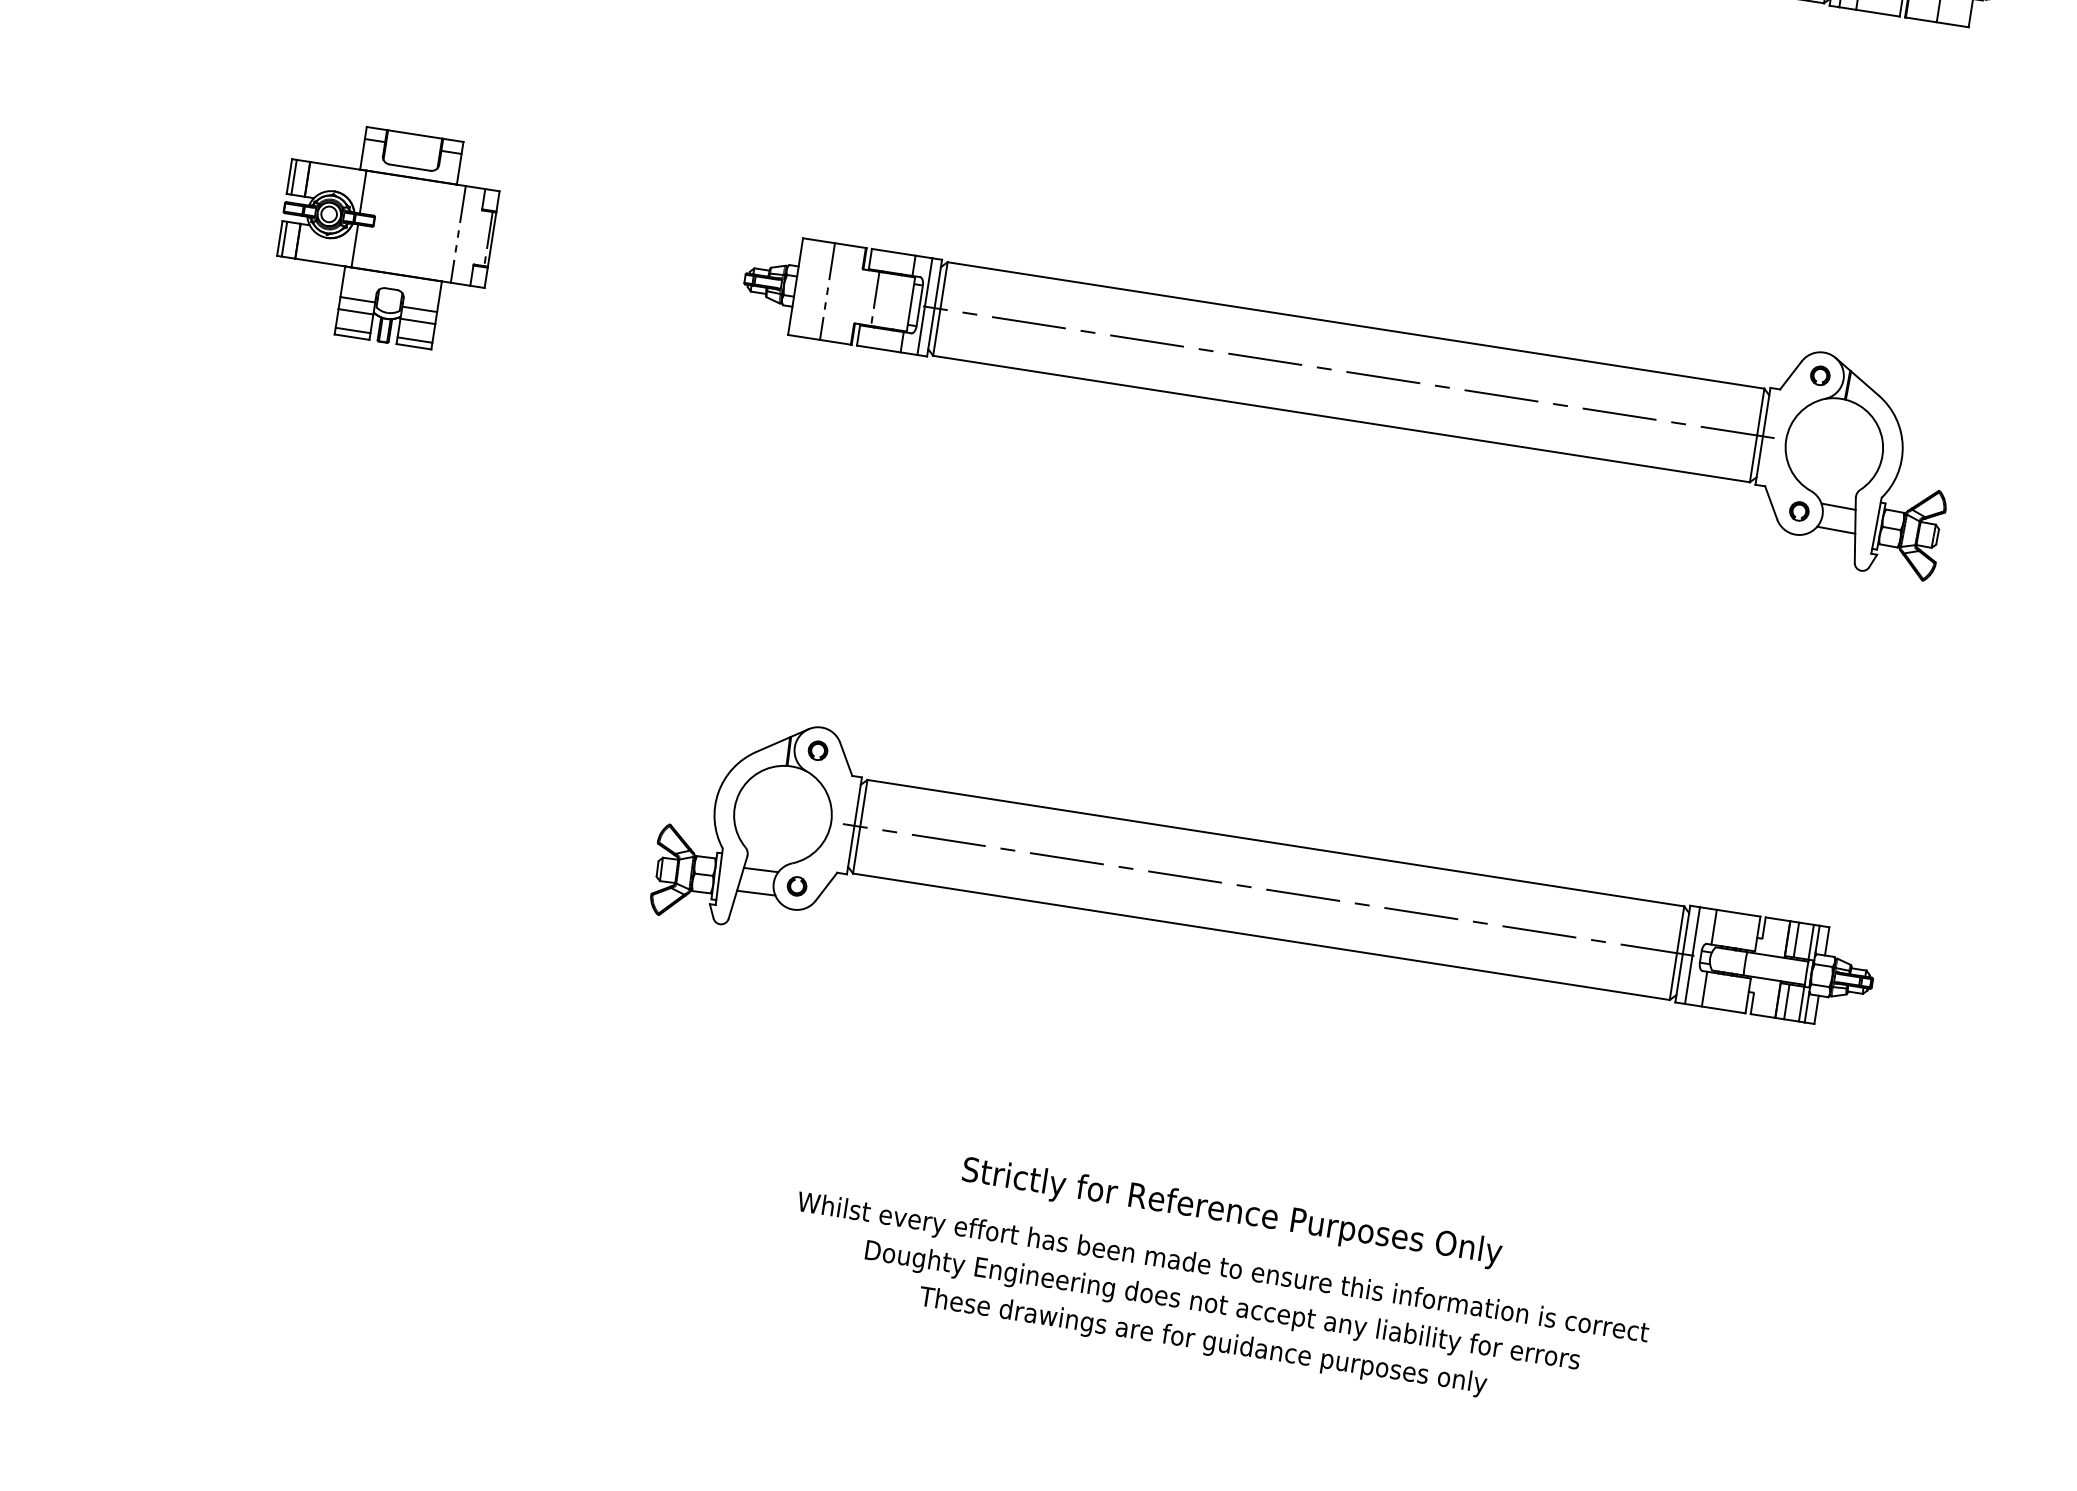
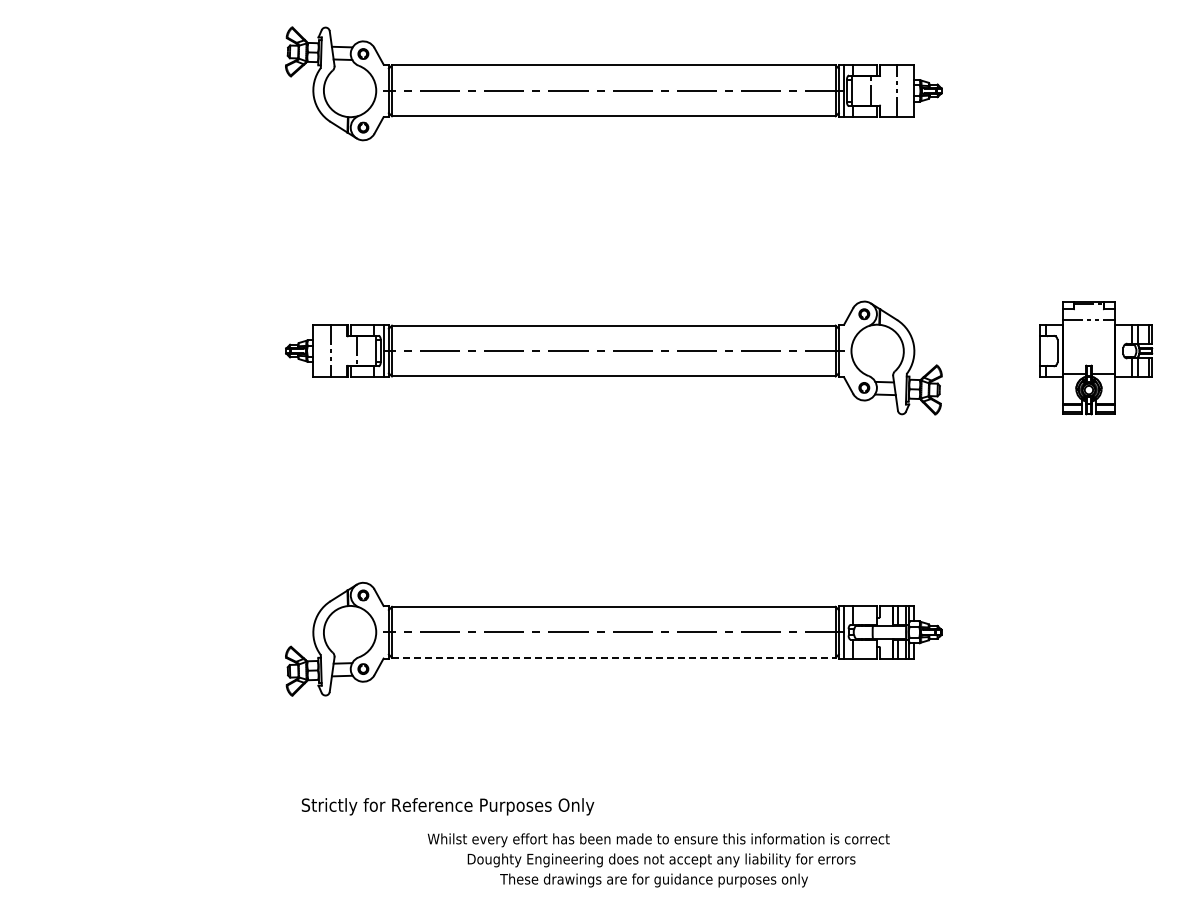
part: (385, 237) -> (91, 358), removed
line: (1260, 936) -> (613, 657), solid -> dashed
text: (1231, 1212) -> (447, 806), moved
text: (1216, 1306) -> (658, 860), moved

